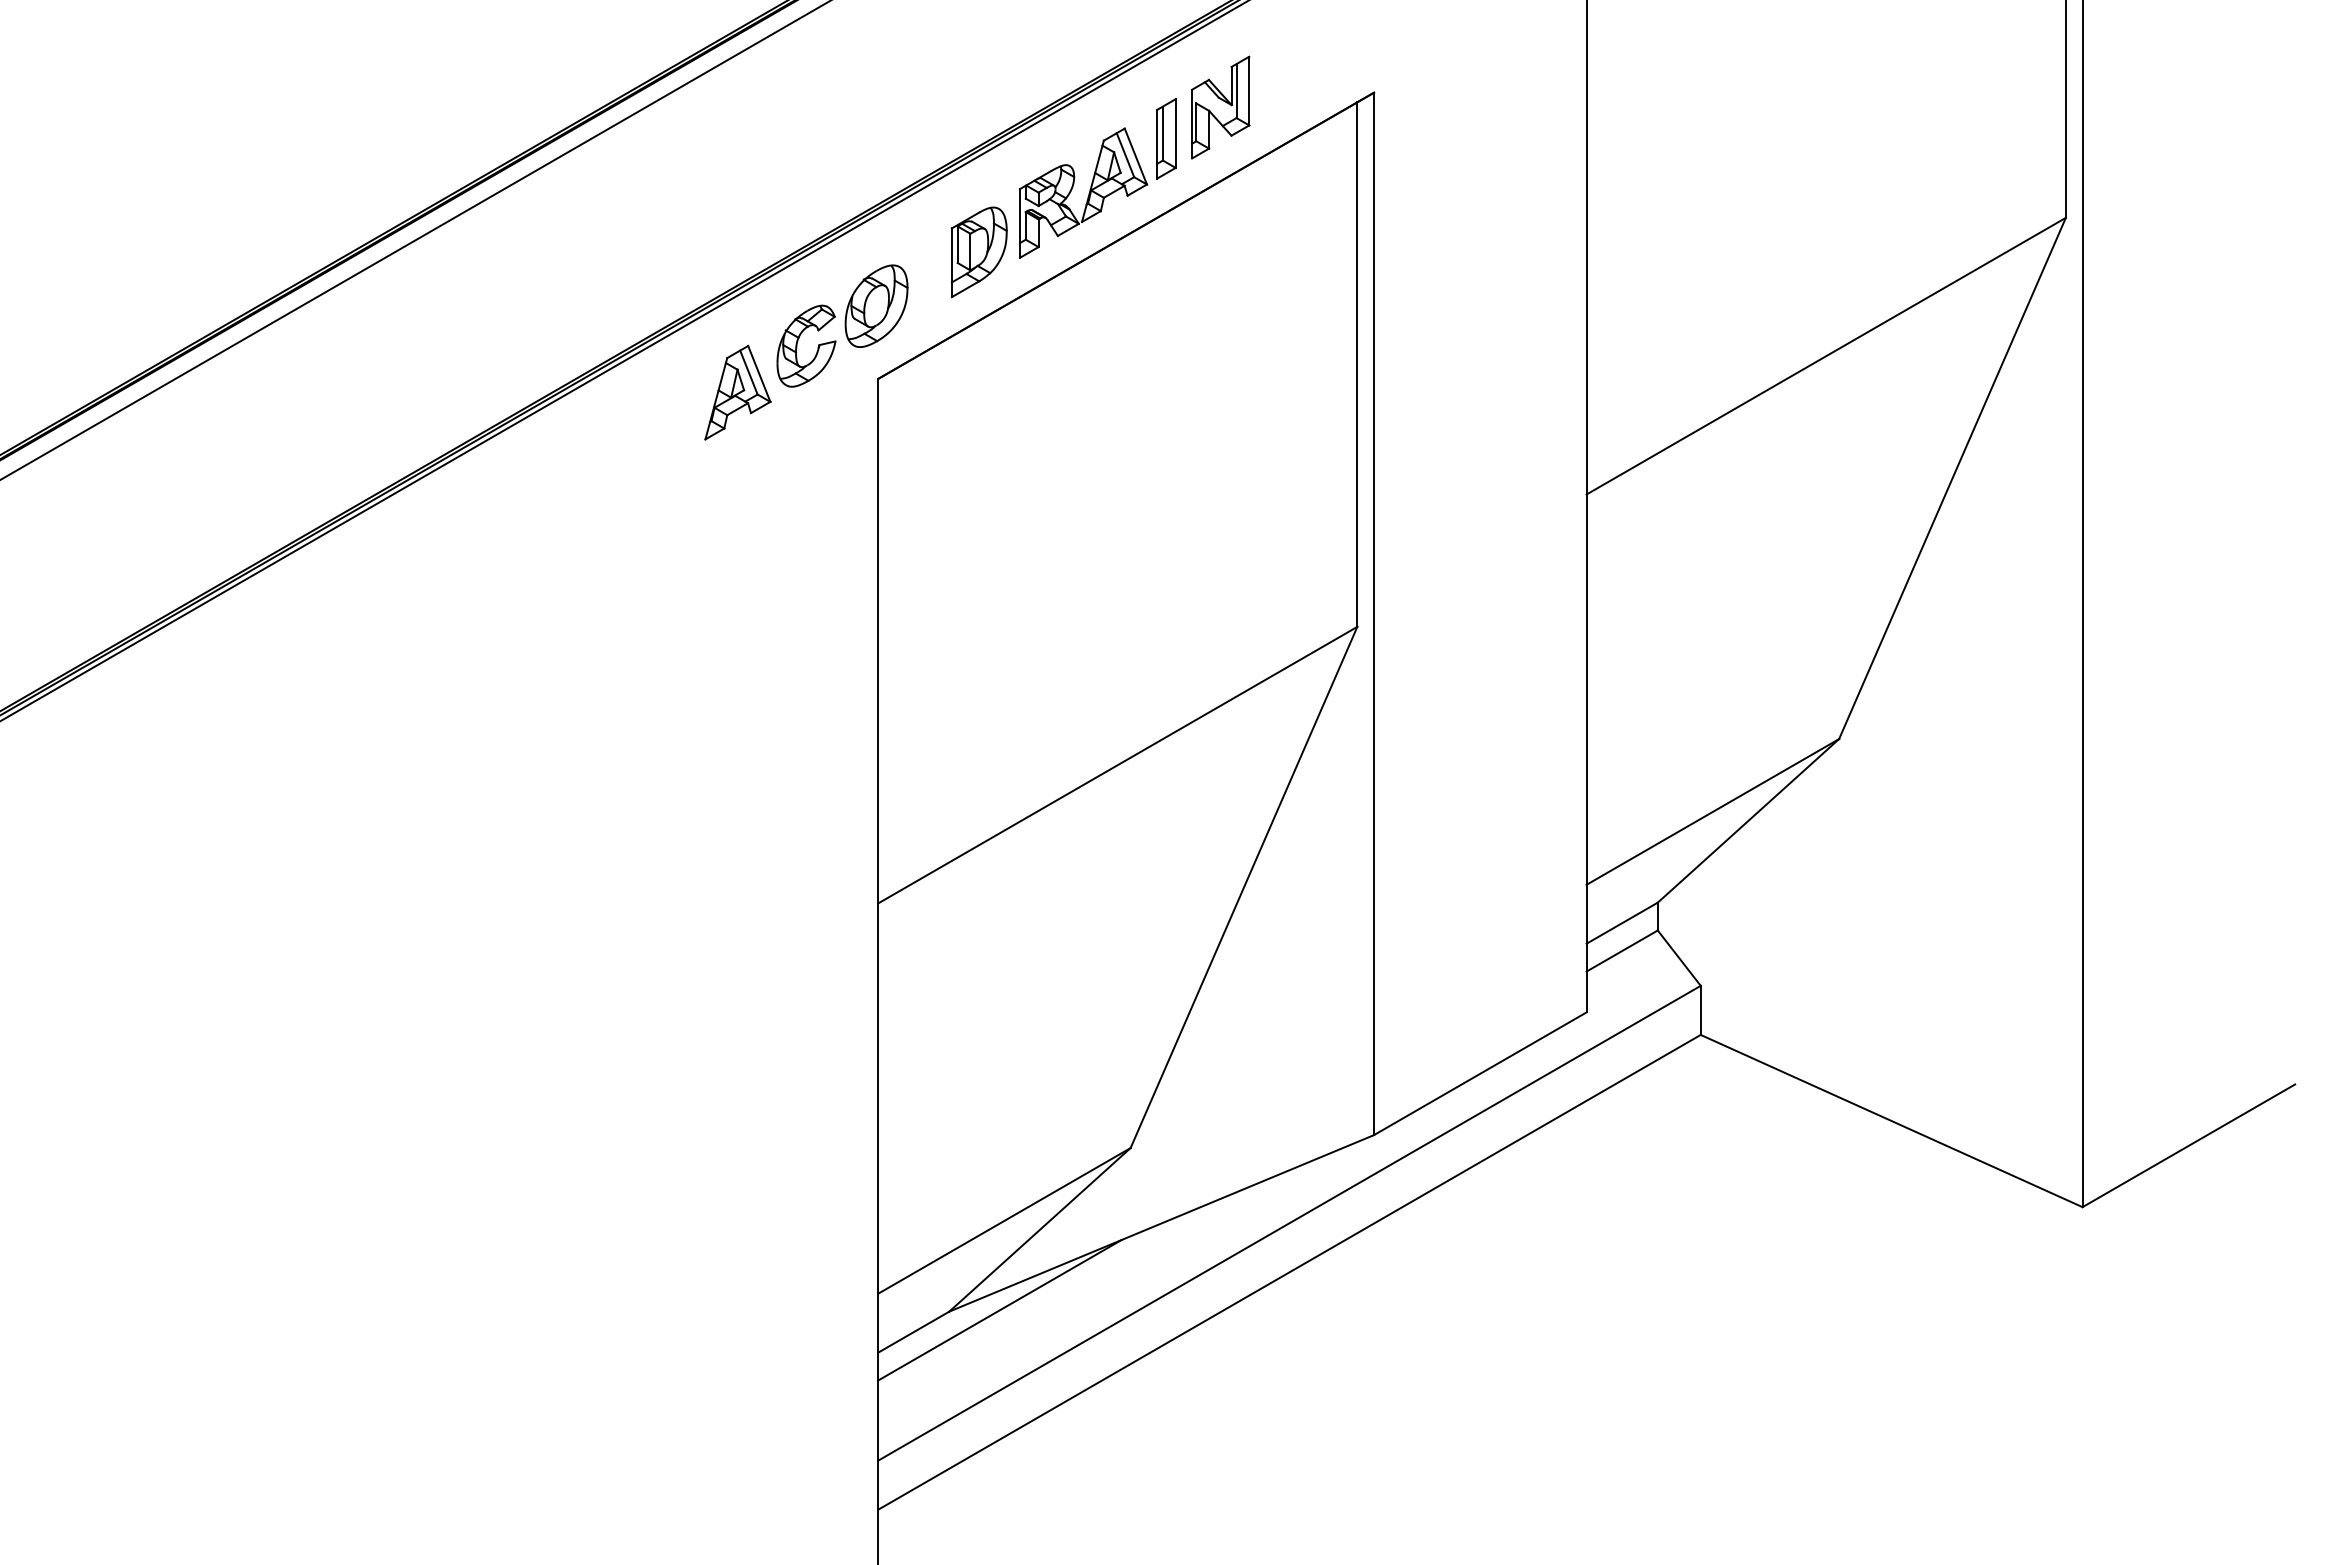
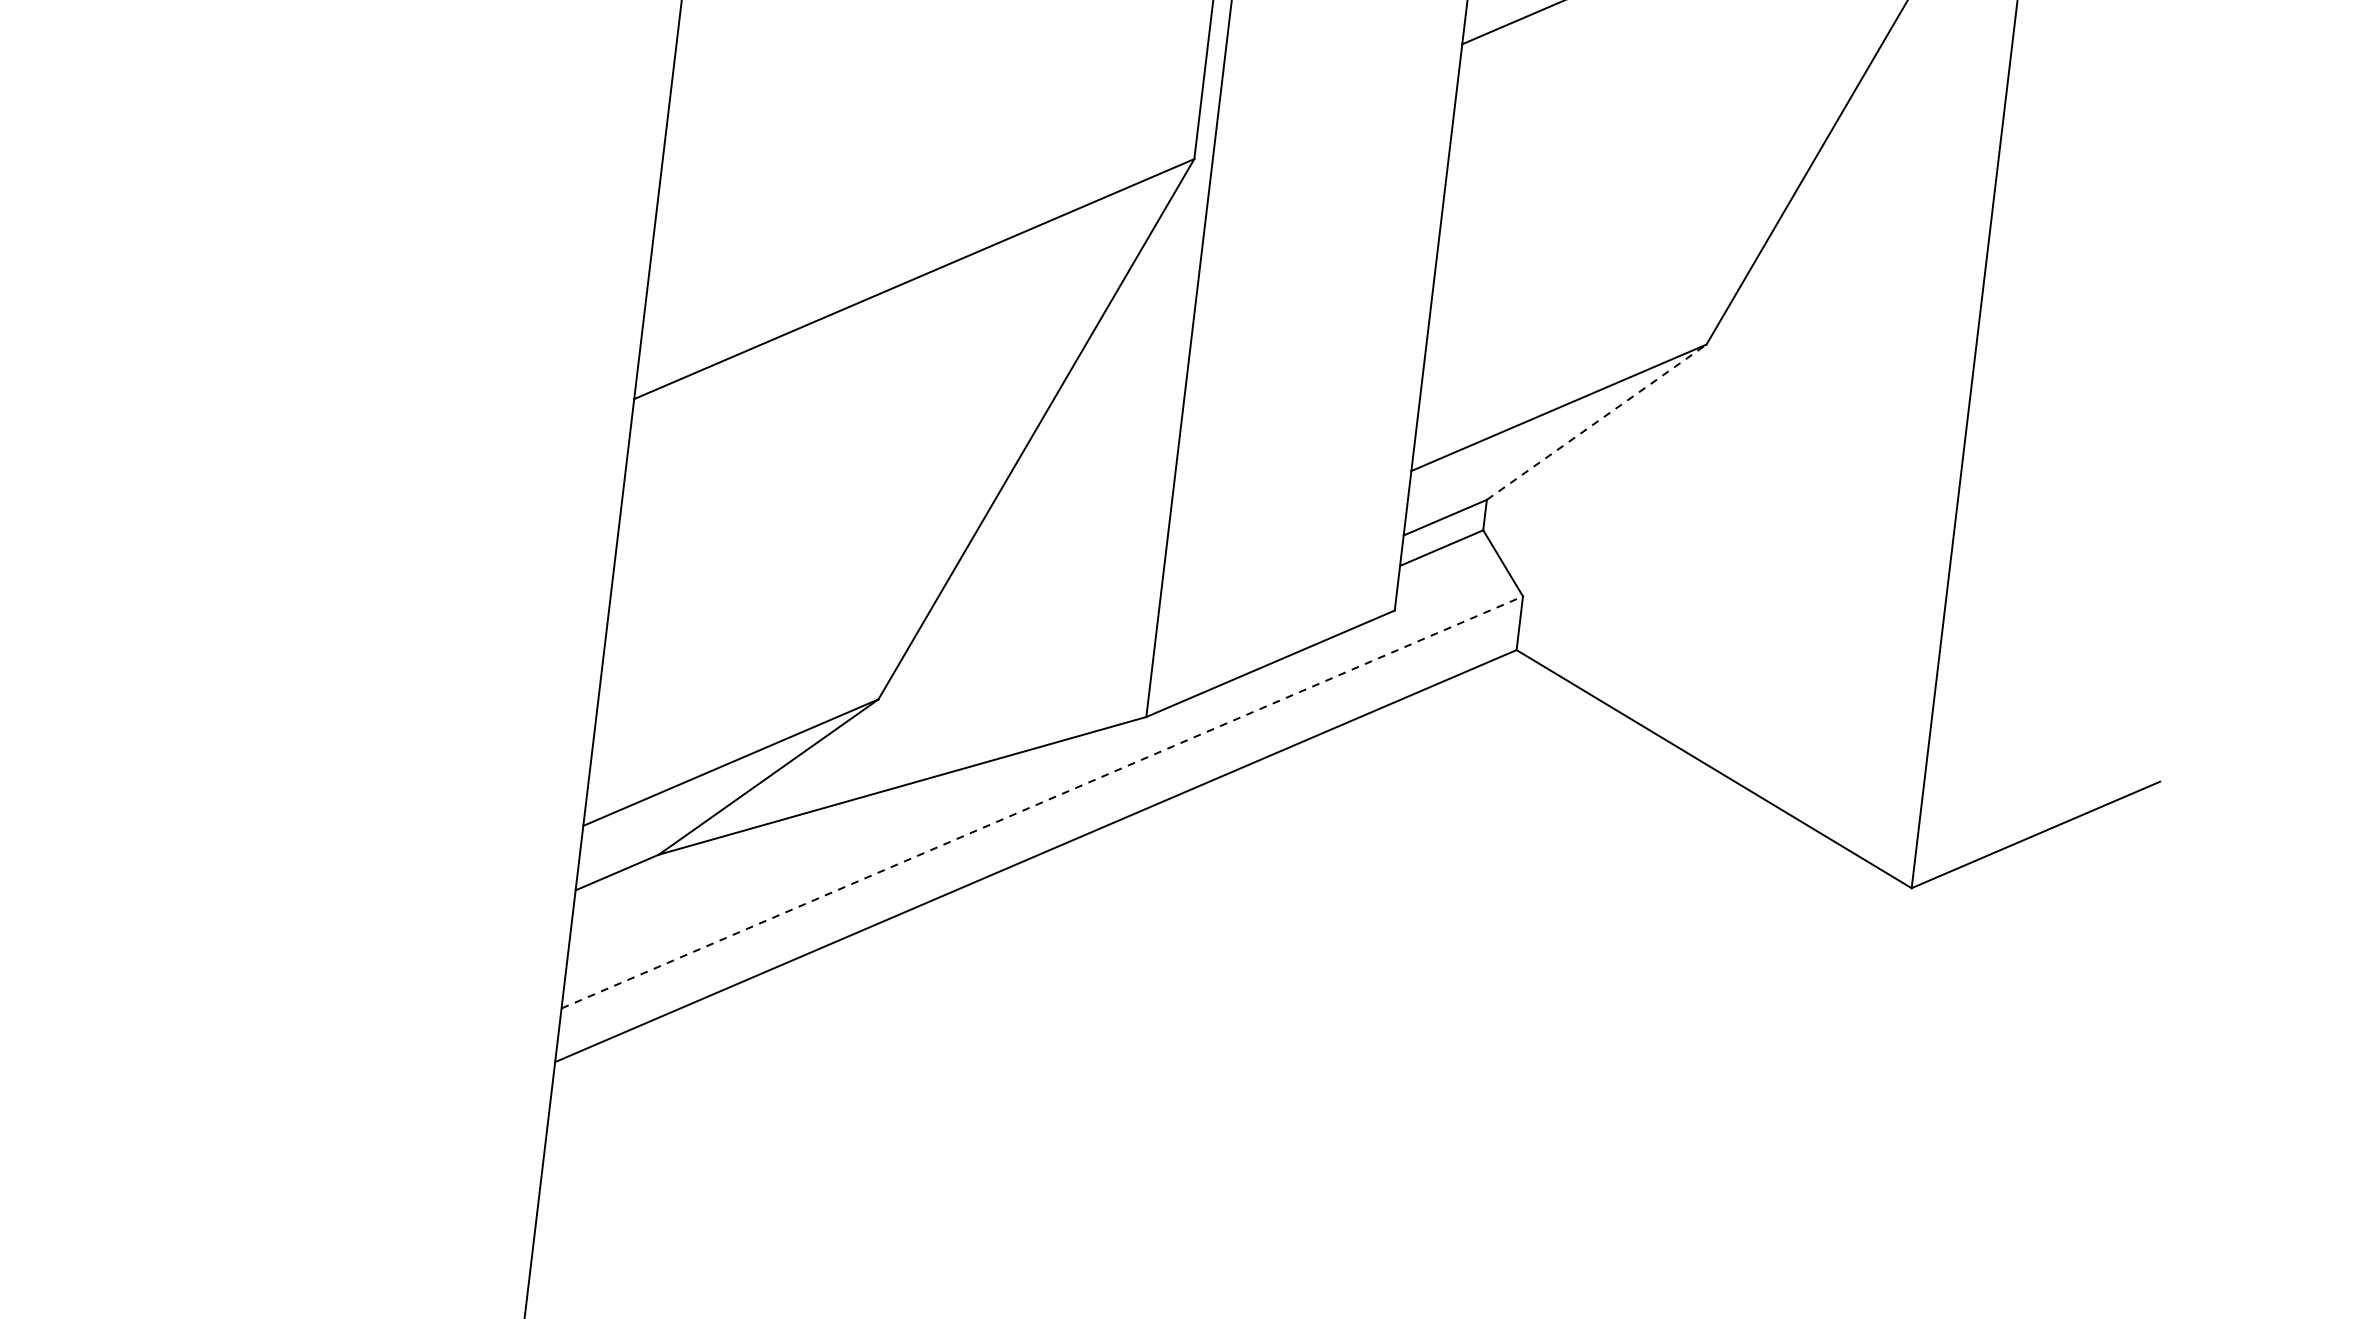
line: (1748, 820) -> (1596, 421), solid -> dashed
line: (1289, 1223) -> (1042, 802), solid -> dashed
line: (999, 1310) -> (713, 859), removed

